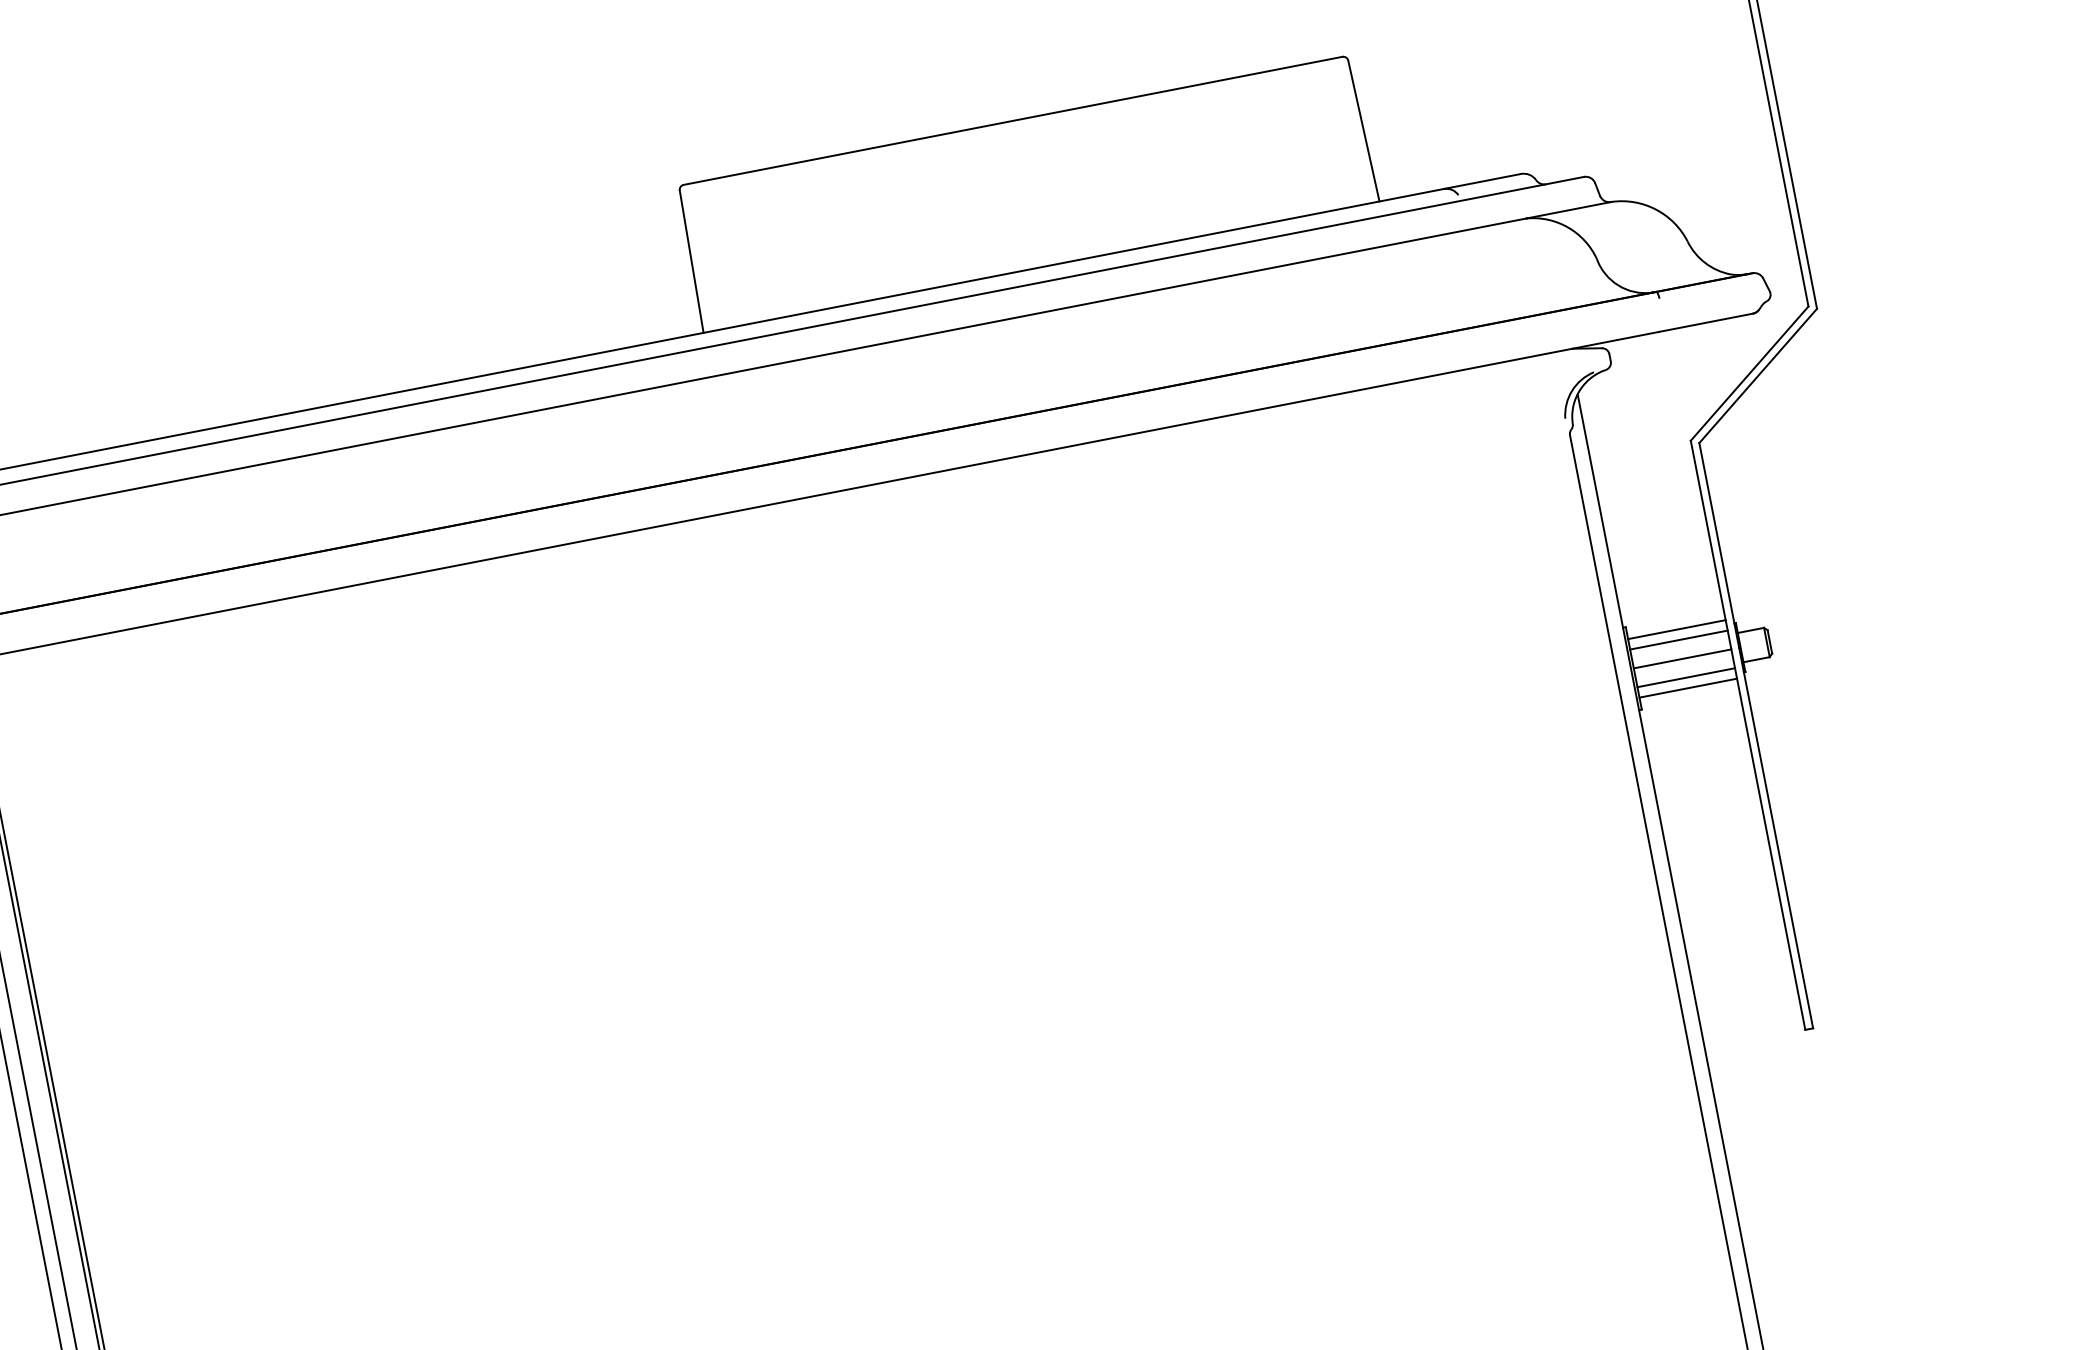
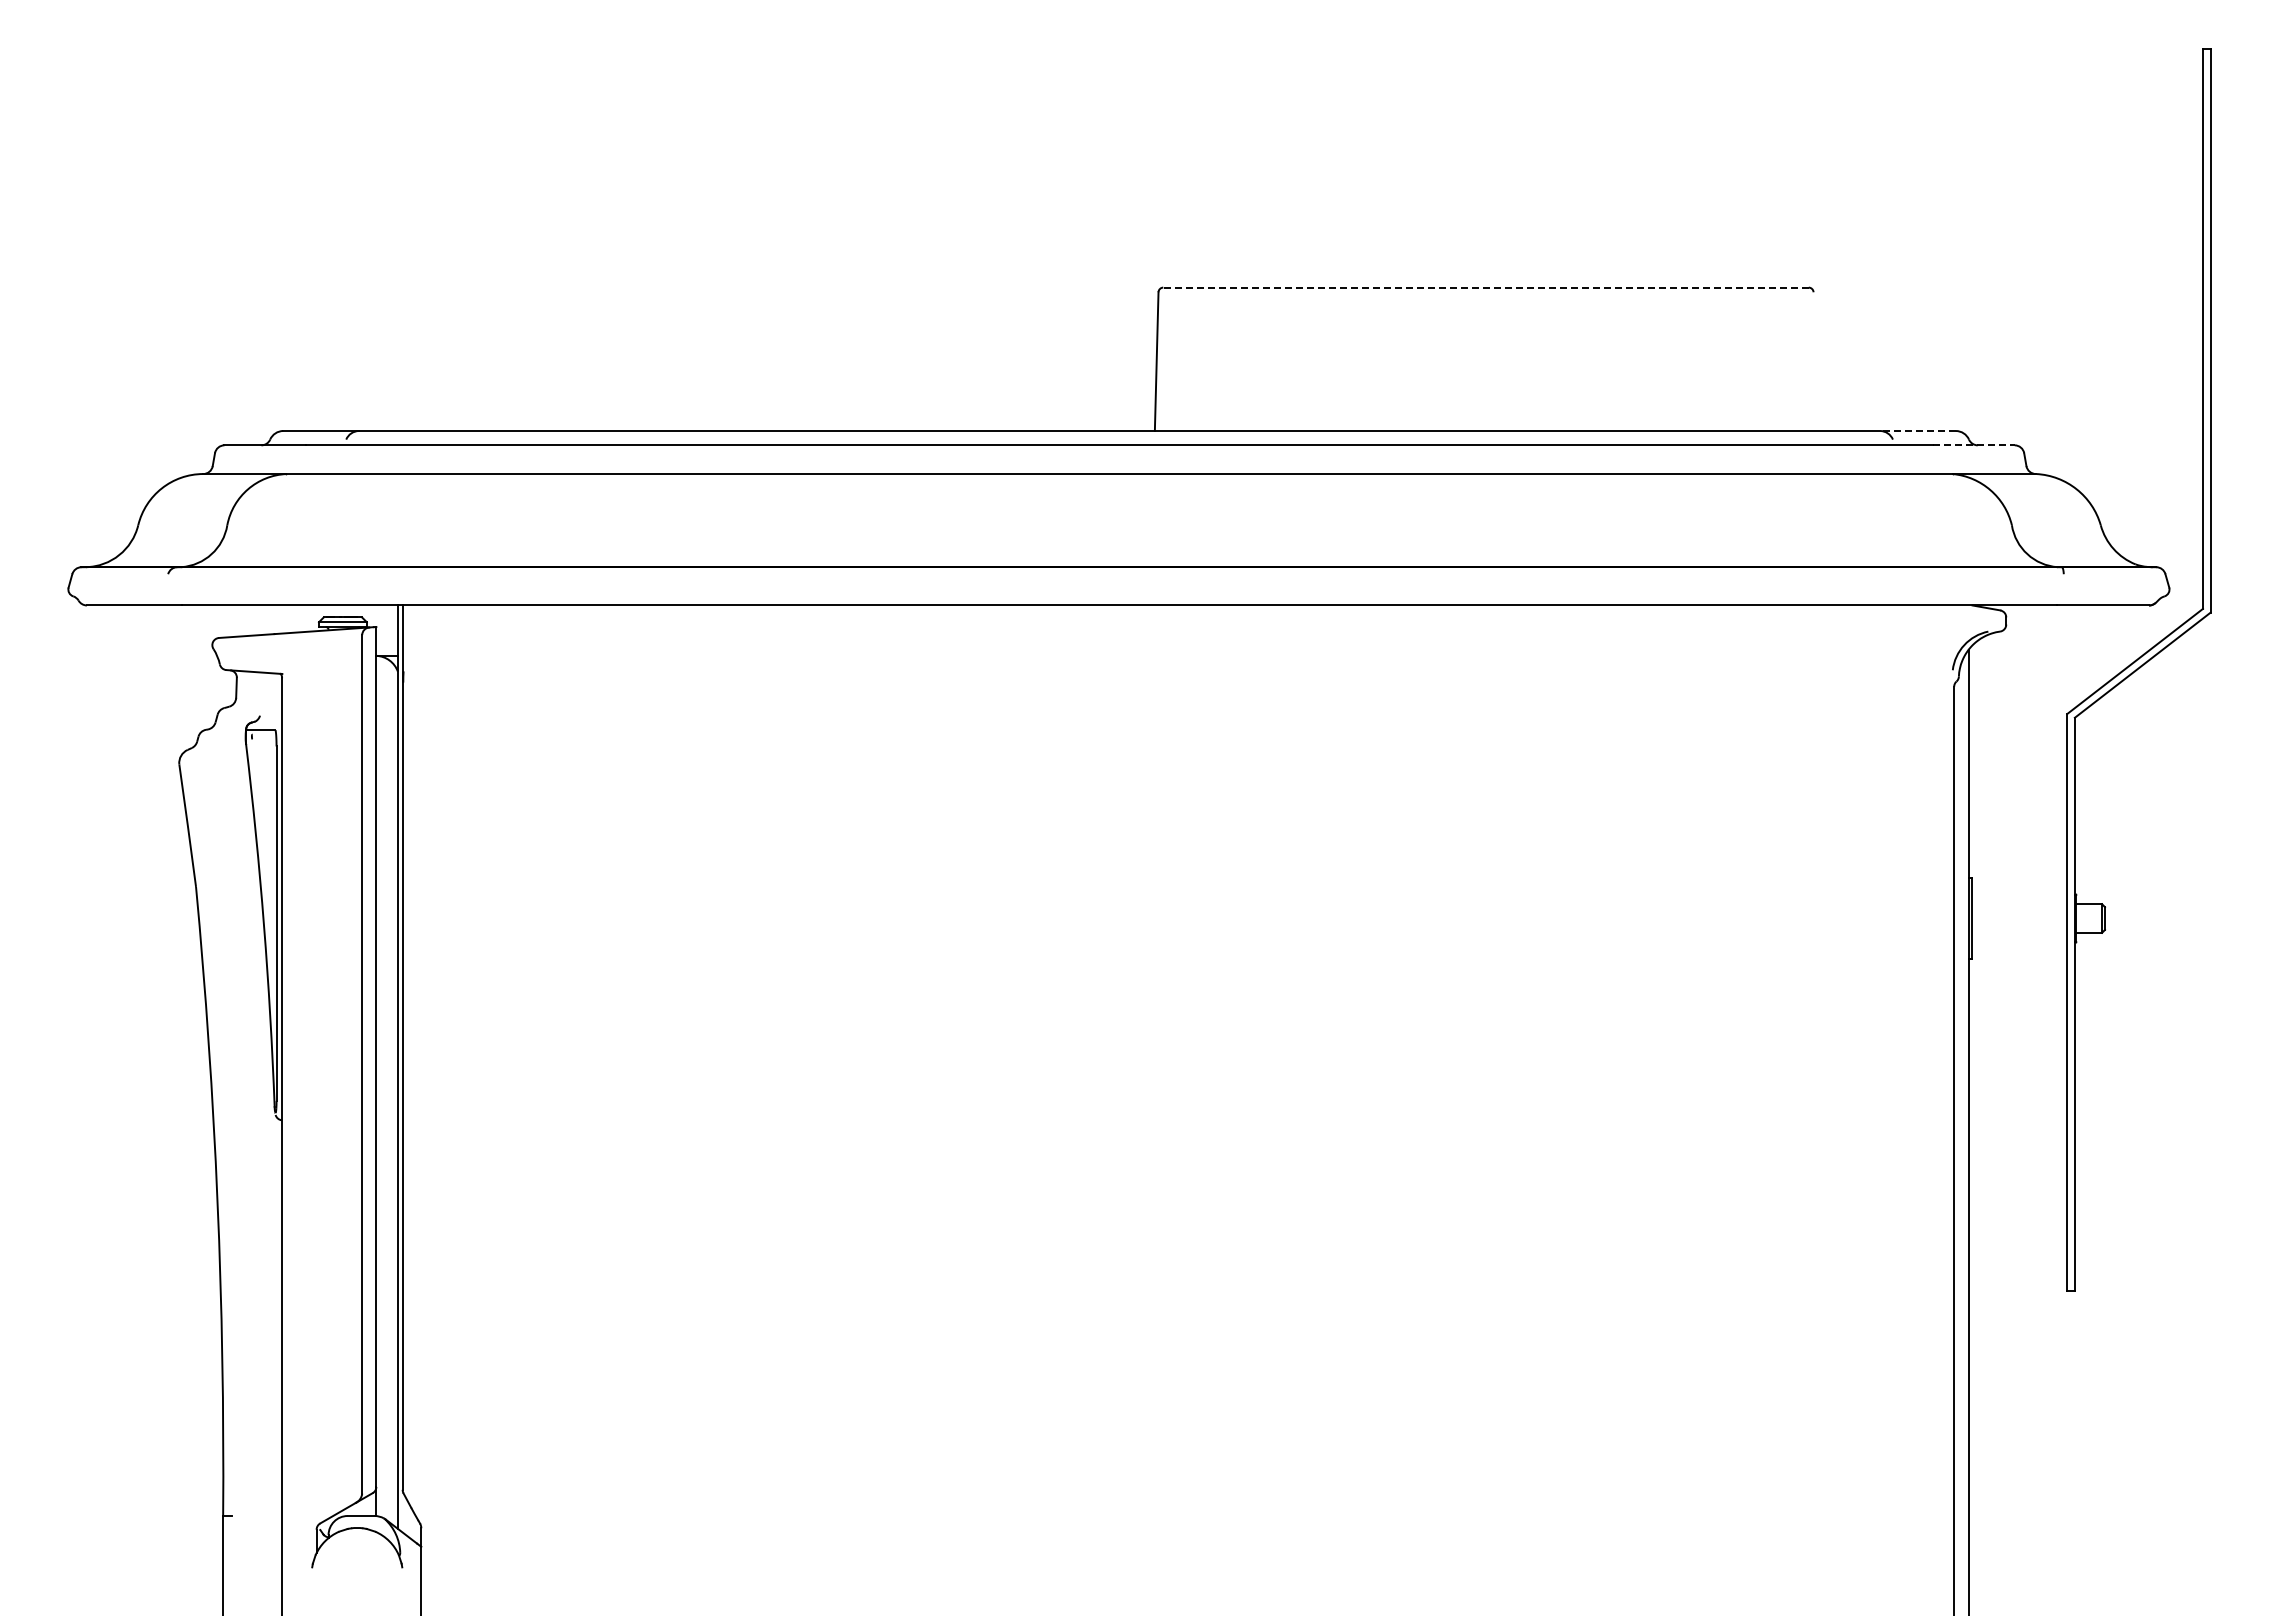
line: (1013, 120) -> (1486, 287), solid -> dashed
line: (1363, 130) -> (1815, 361), removed
line: (1482, 181) -> (1918, 431), solid -> dashed
line: (1542, 185) -> (1974, 445), solid -> dashed
line: (1676, 629) -> (2019, 889), removed
line: (1679, 640) -> (2019, 900), removed
line: (1682, 658) -> (2019, 918), removed
line: (1686, 677) -> (2019, 936), removed
line: (1688, 688) -> (2019, 947), removed

